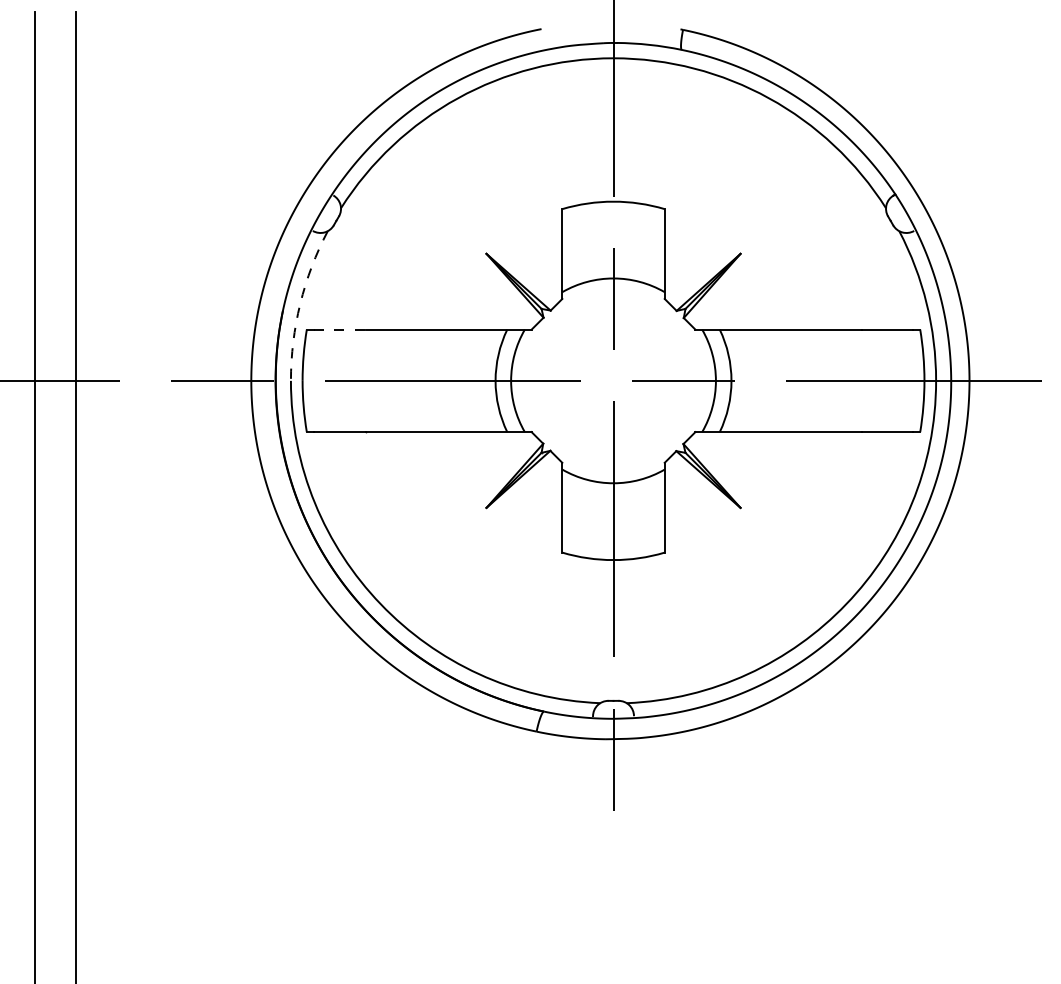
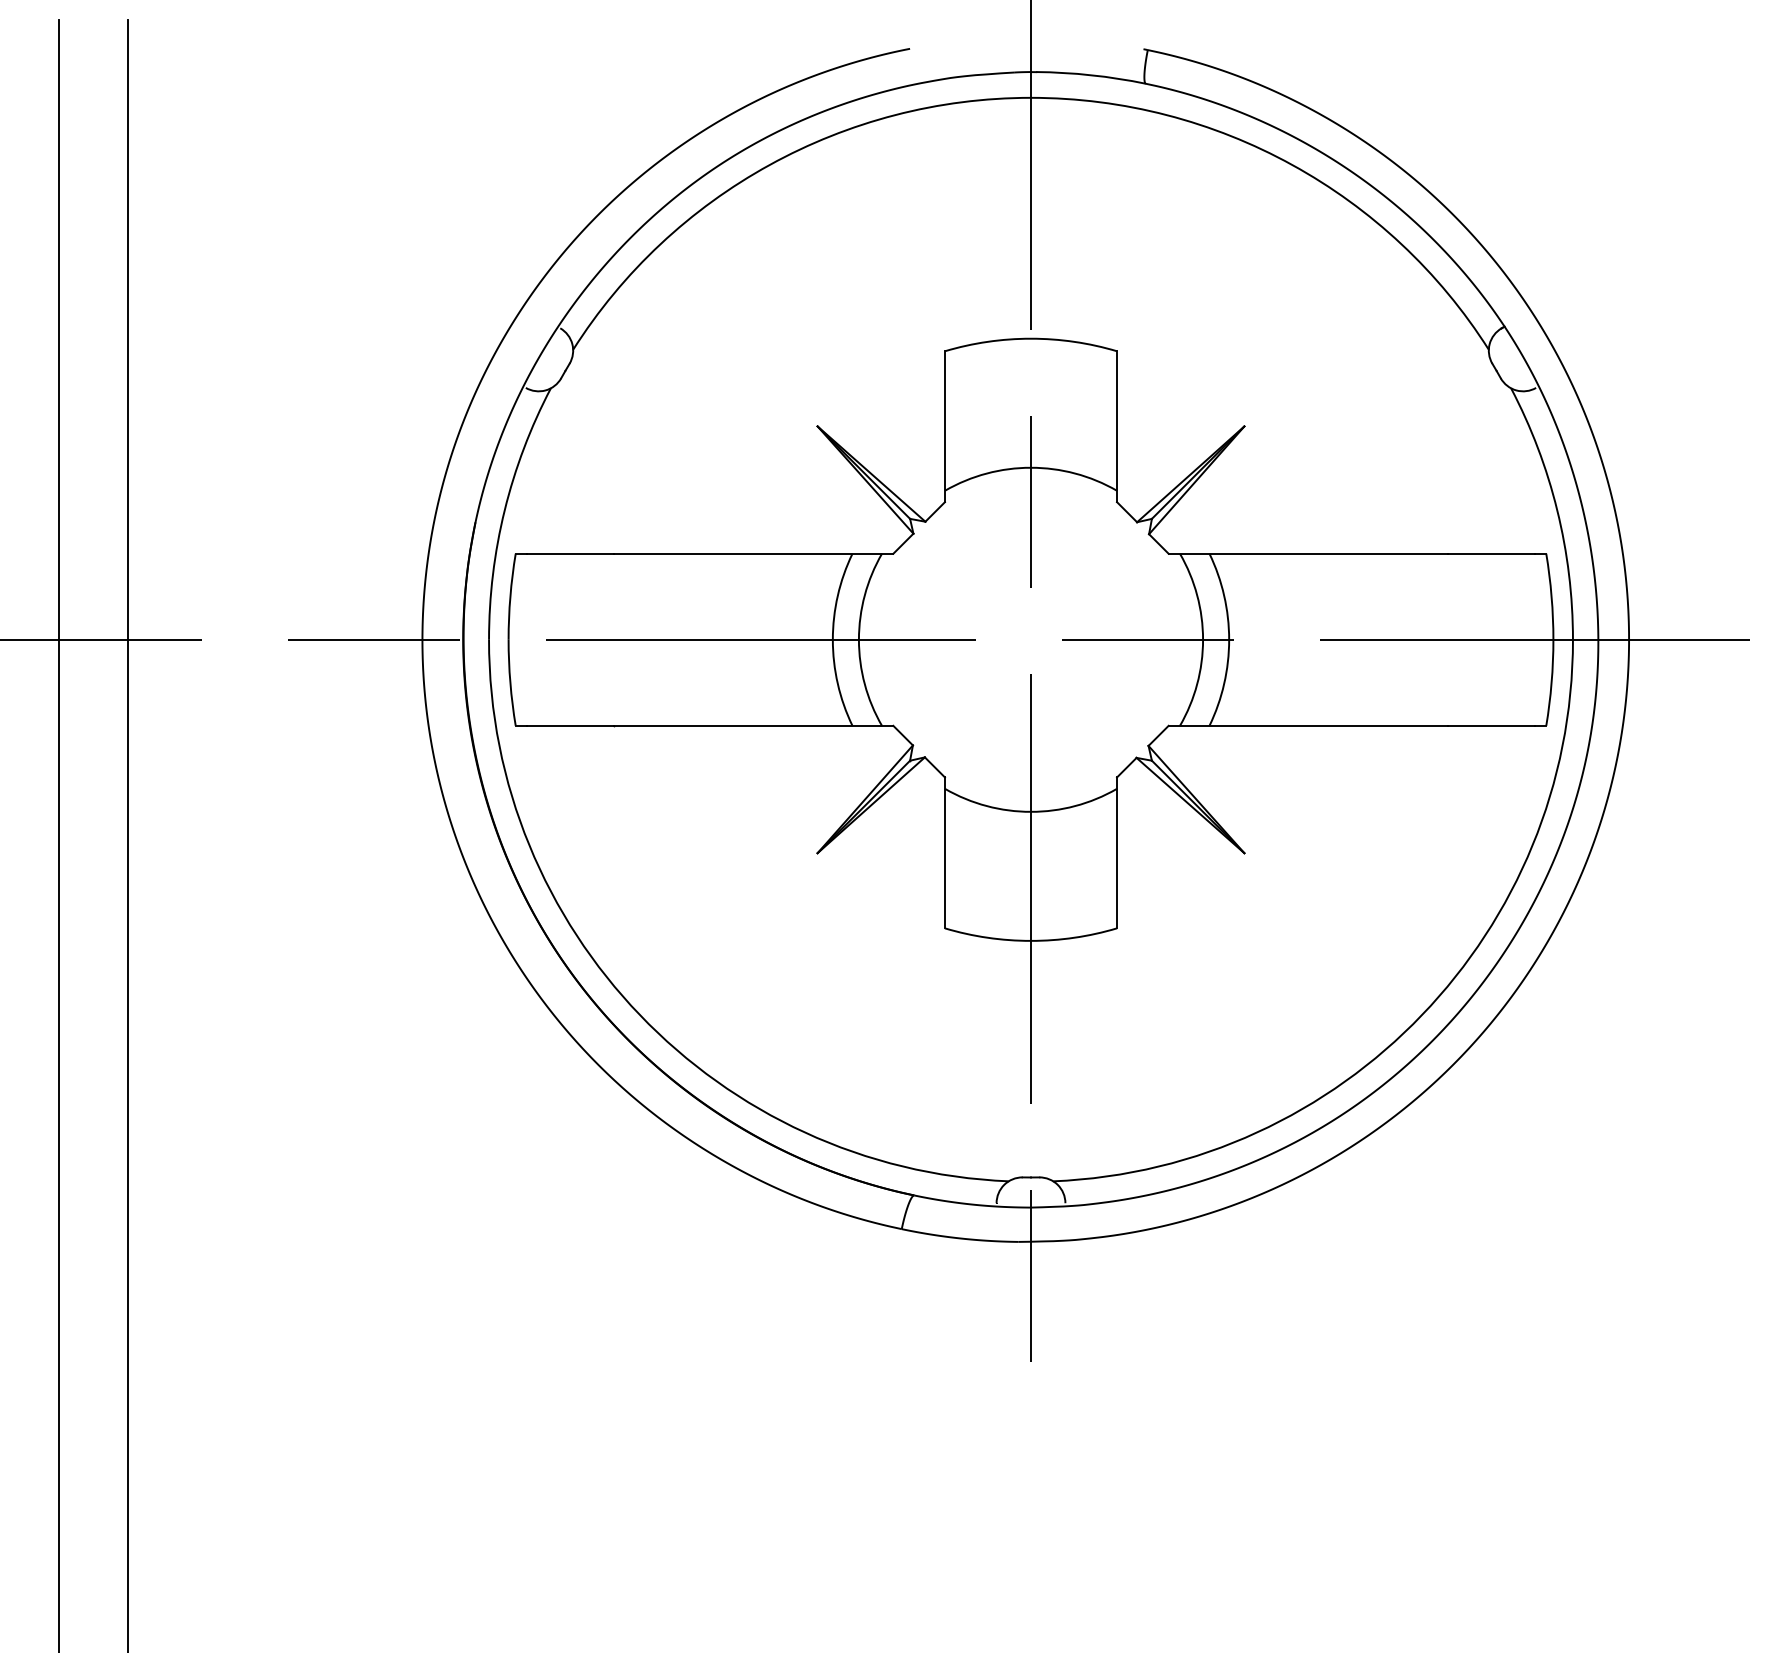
arc: (300, 303) -> (505, 509), dashed -> solid
line: (339, 329) -> (570, 553), dashed -> solid

